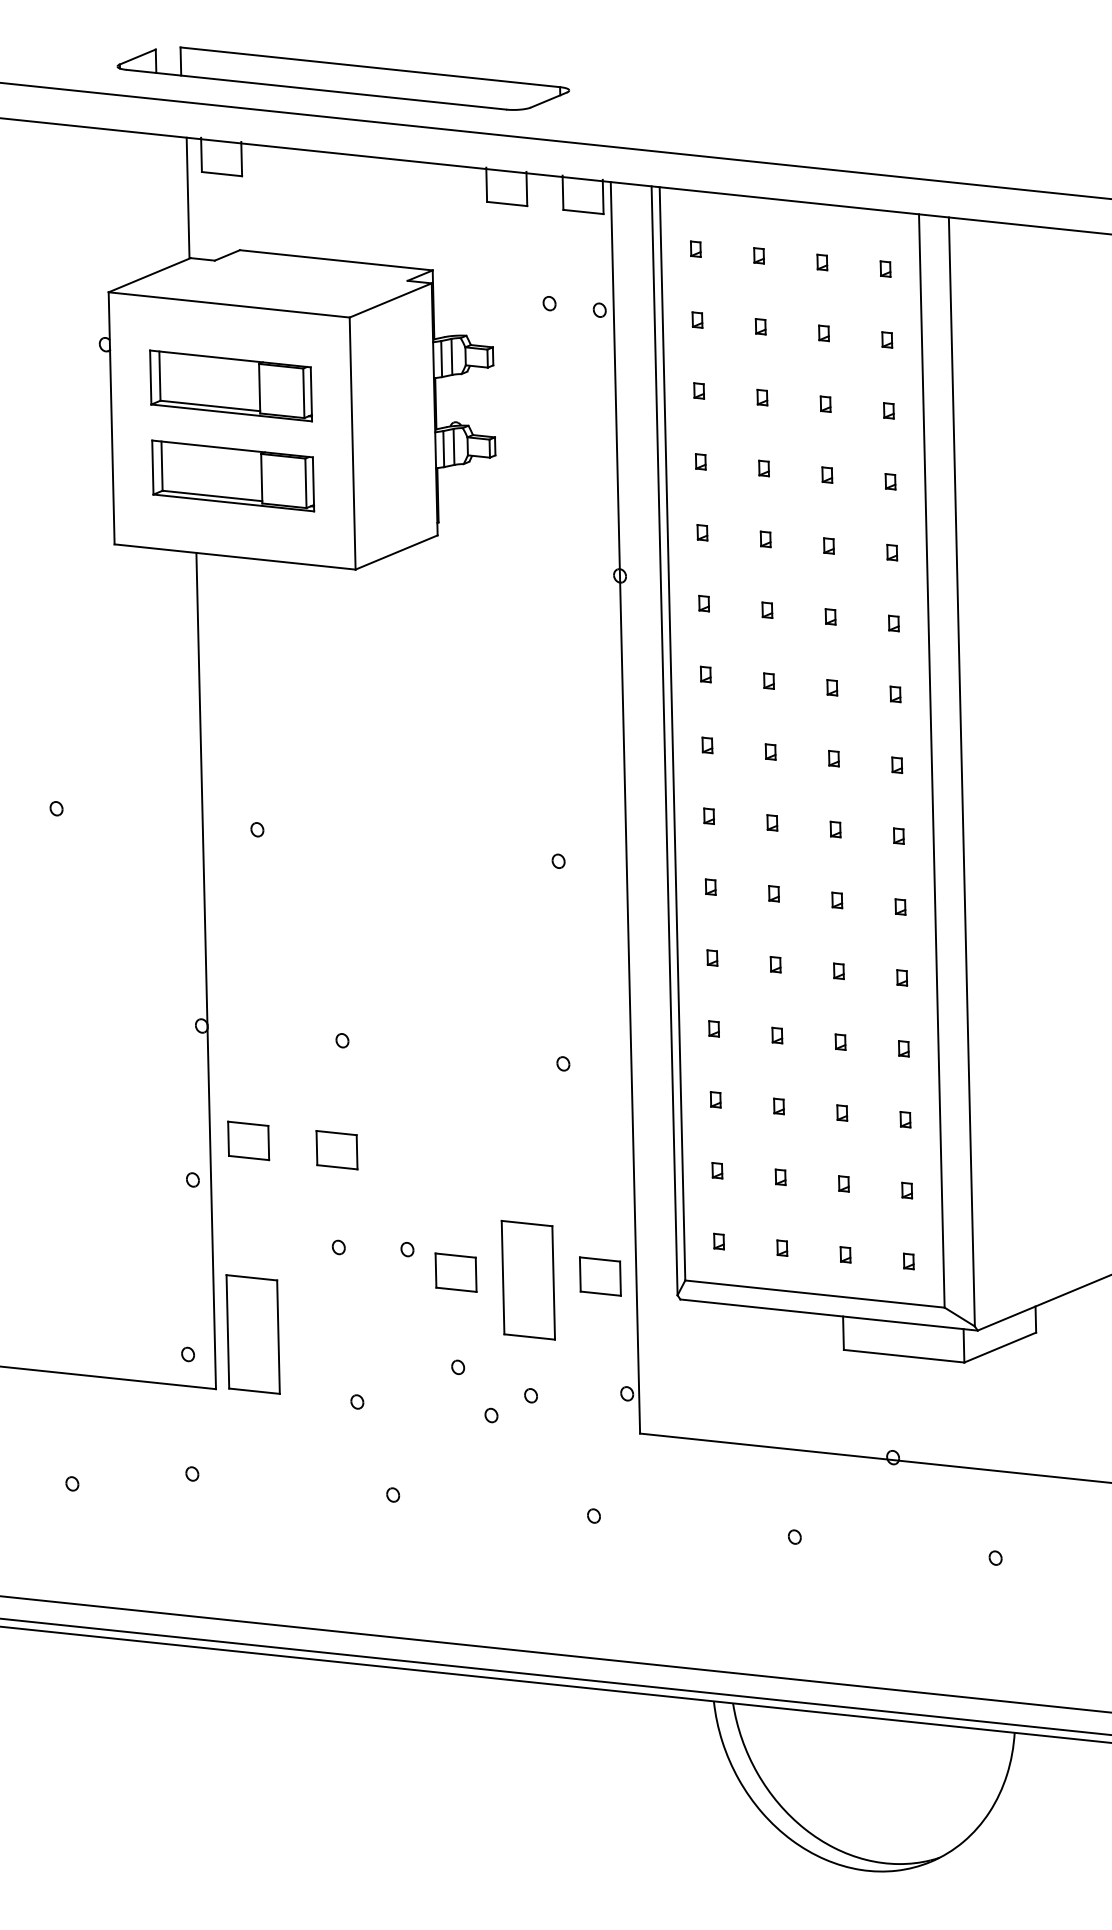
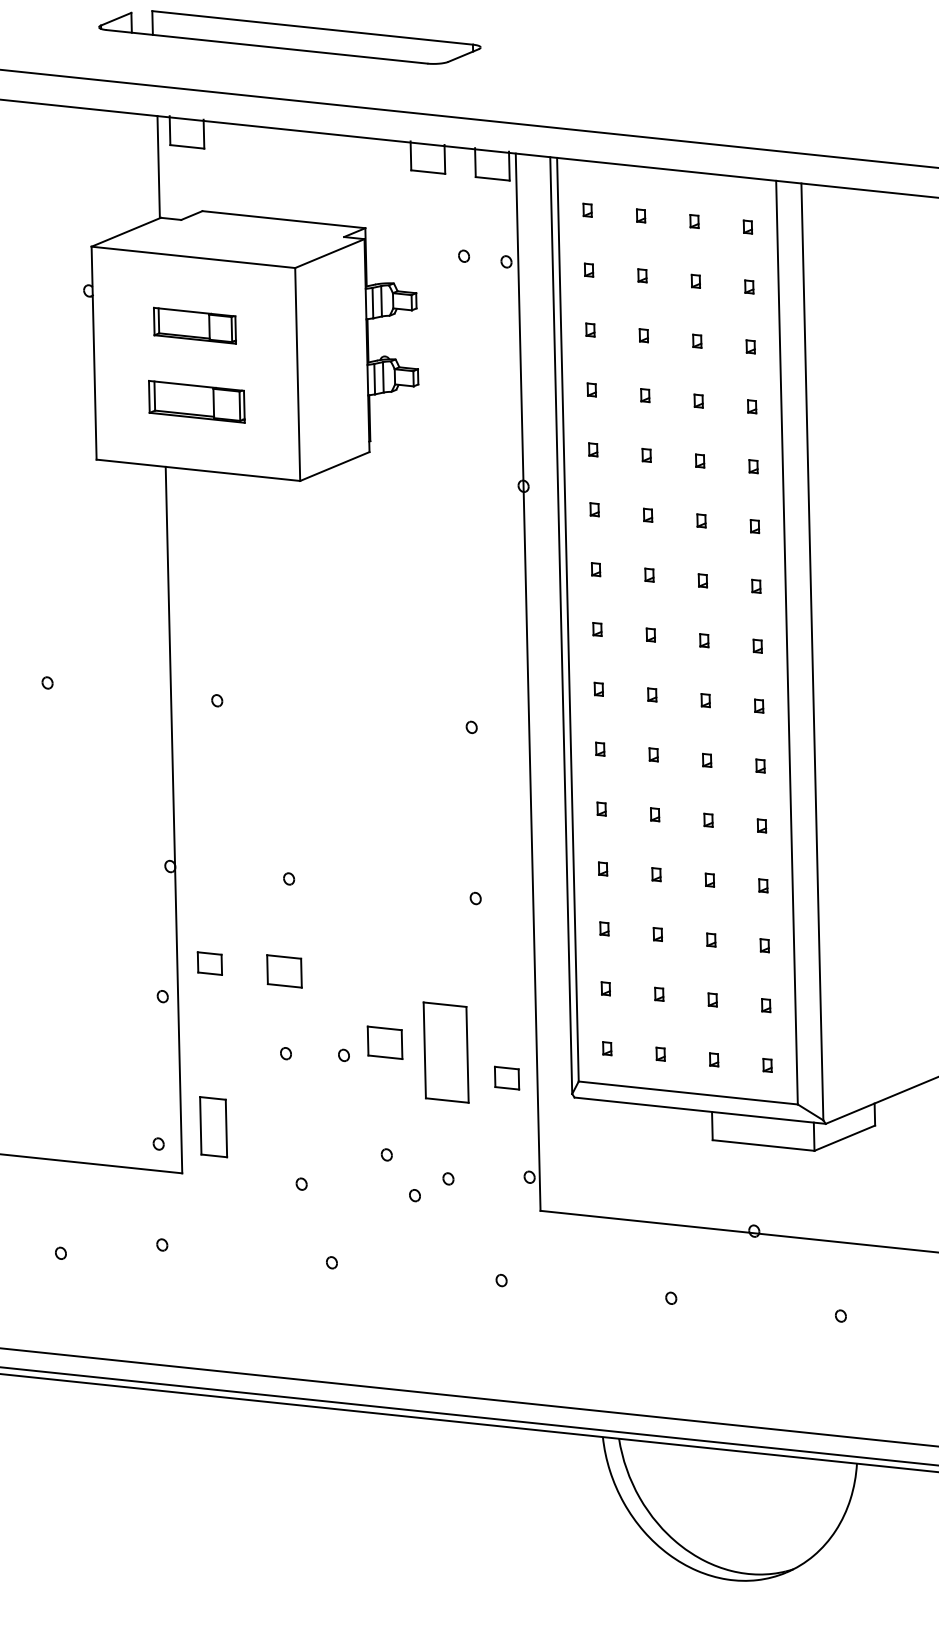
part: (343, 78) -> (289, 37), moved
part: (230, 385) -> (194, 325), size x0.6
part: (233, 475) -> (197, 401), size x0.7
part: (248, 1140) -> (209, 963), size x0.7
part: (455, 1272) -> (384, 1042), moved
part: (600, 1276) -> (507, 1078), size x0.7
part: (527, 1279) -> (445, 1051), moved
part: (252, 1334) -> (213, 1127), size x0.6

